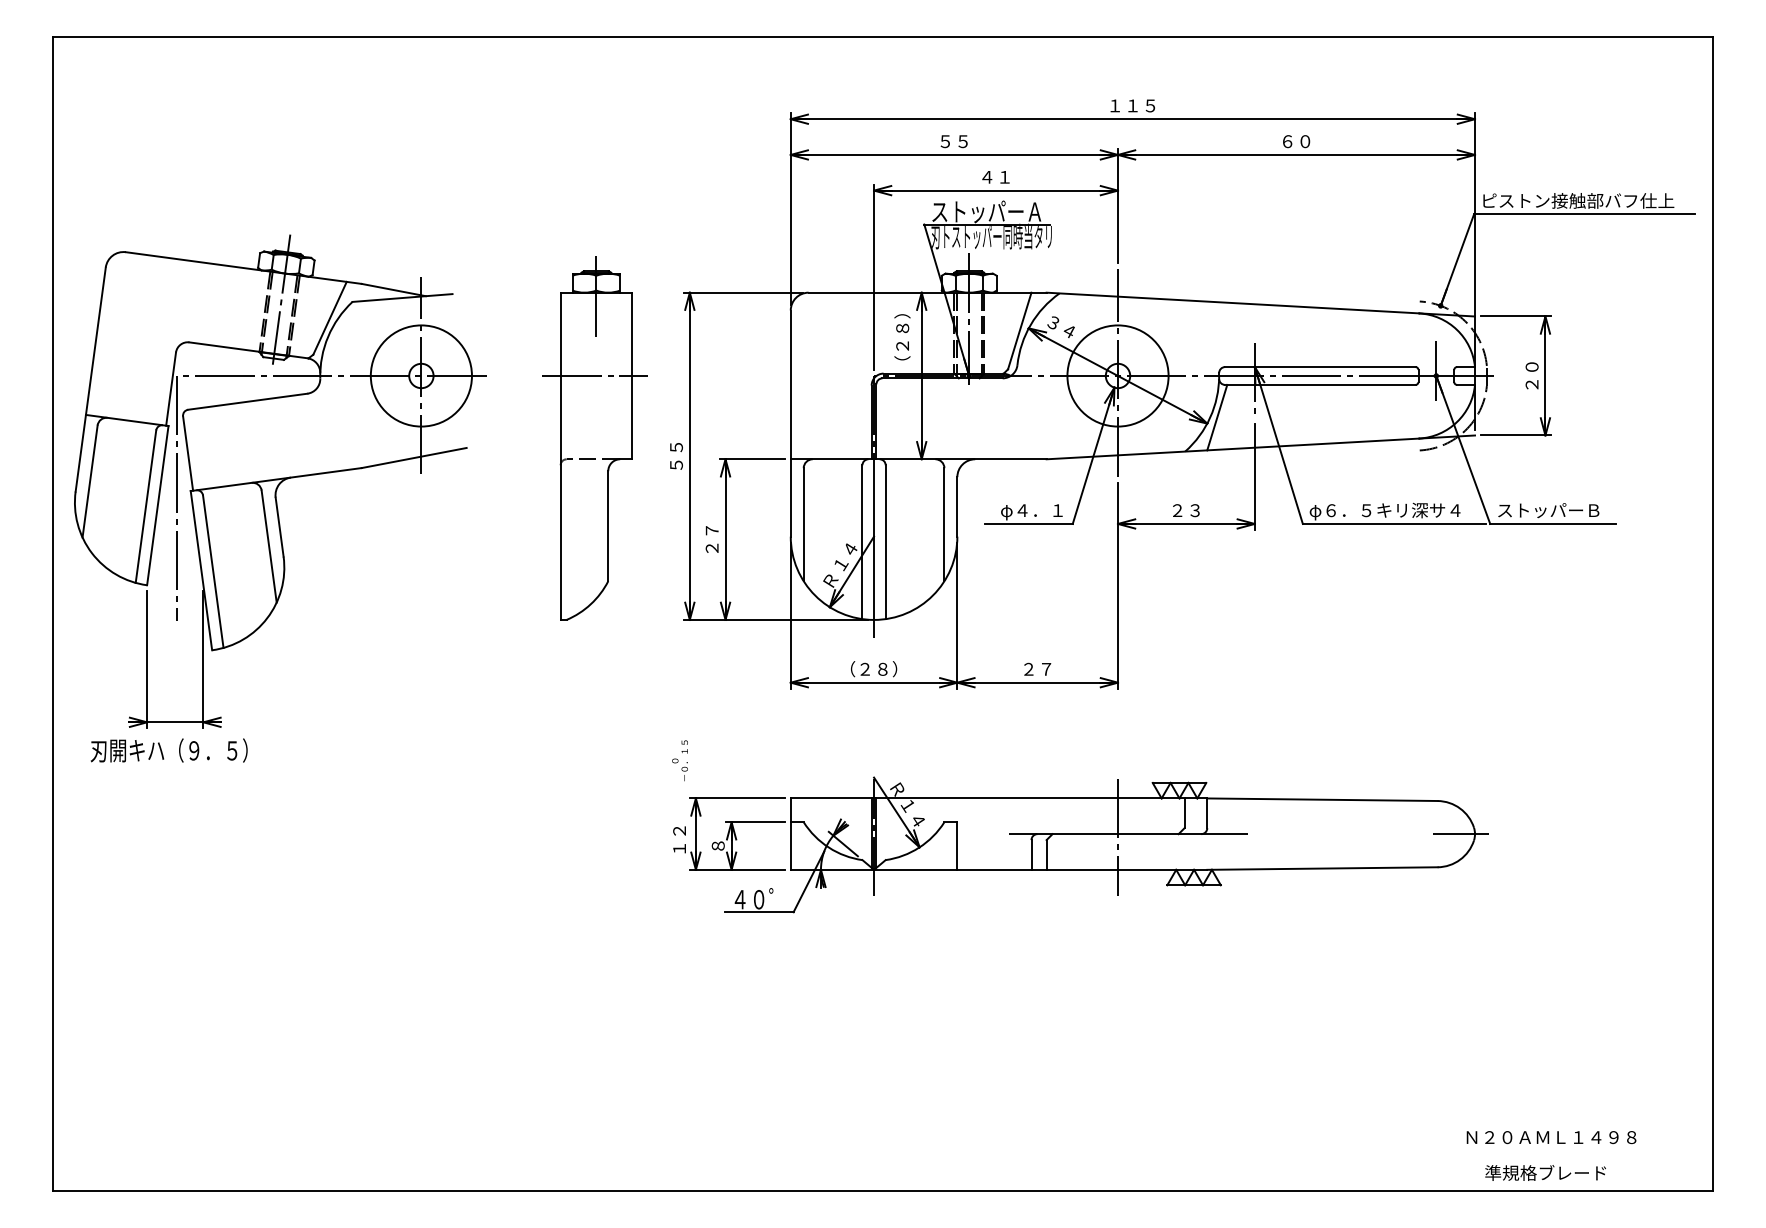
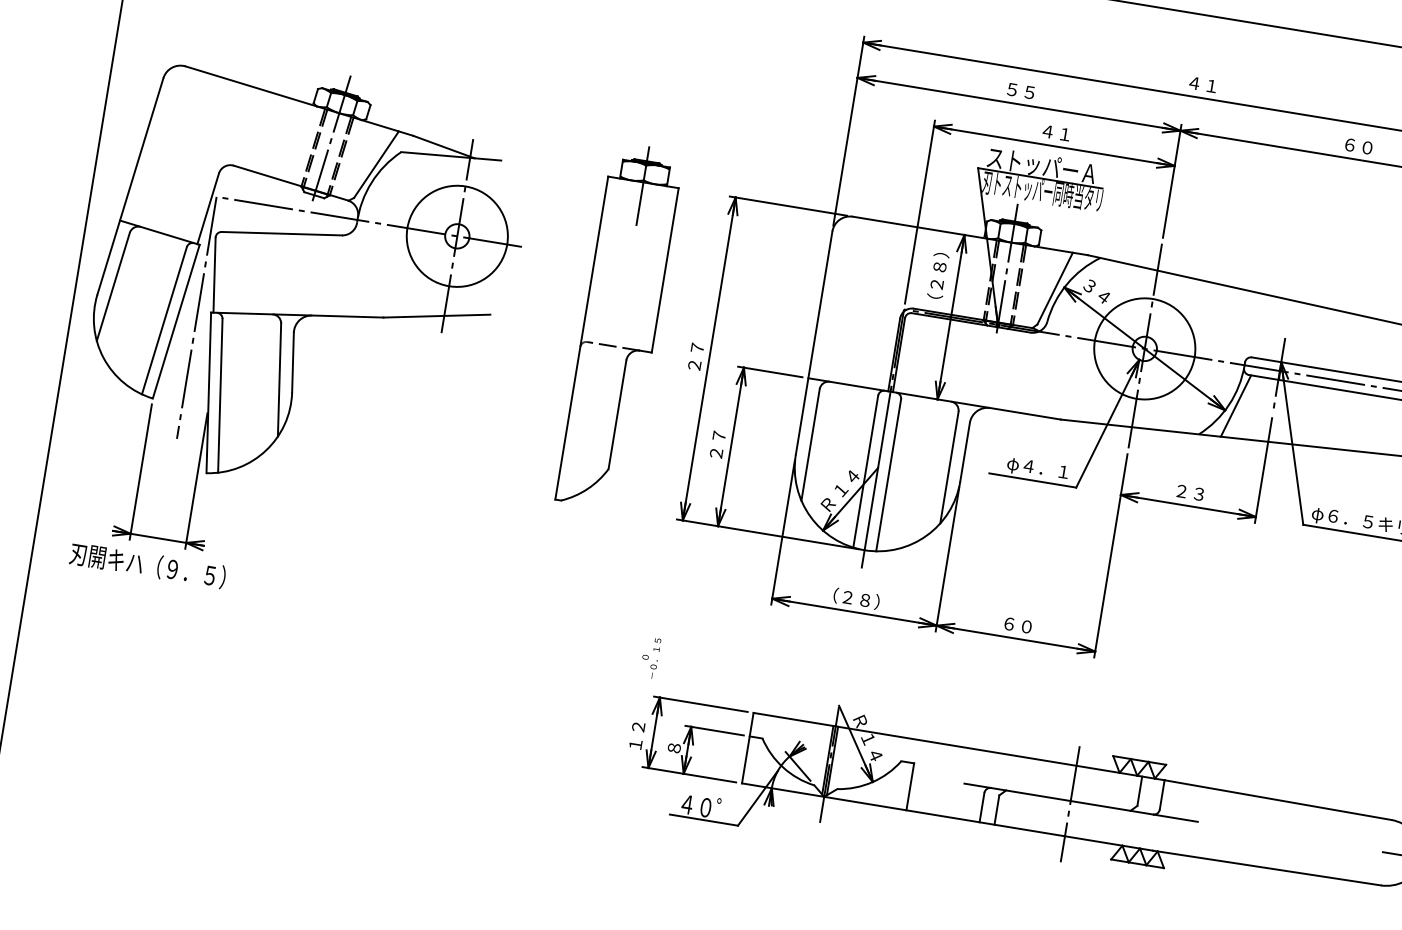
text: (1132, 105) -> (1202, 84), １１５ -> ４１
line: (594, 376) -> (628, 264), removed
text: (676, 455) -> (696, 356), ５５ -> ２７
text: (1037, 668) -> (1018, 624), ２７ -> ６０

